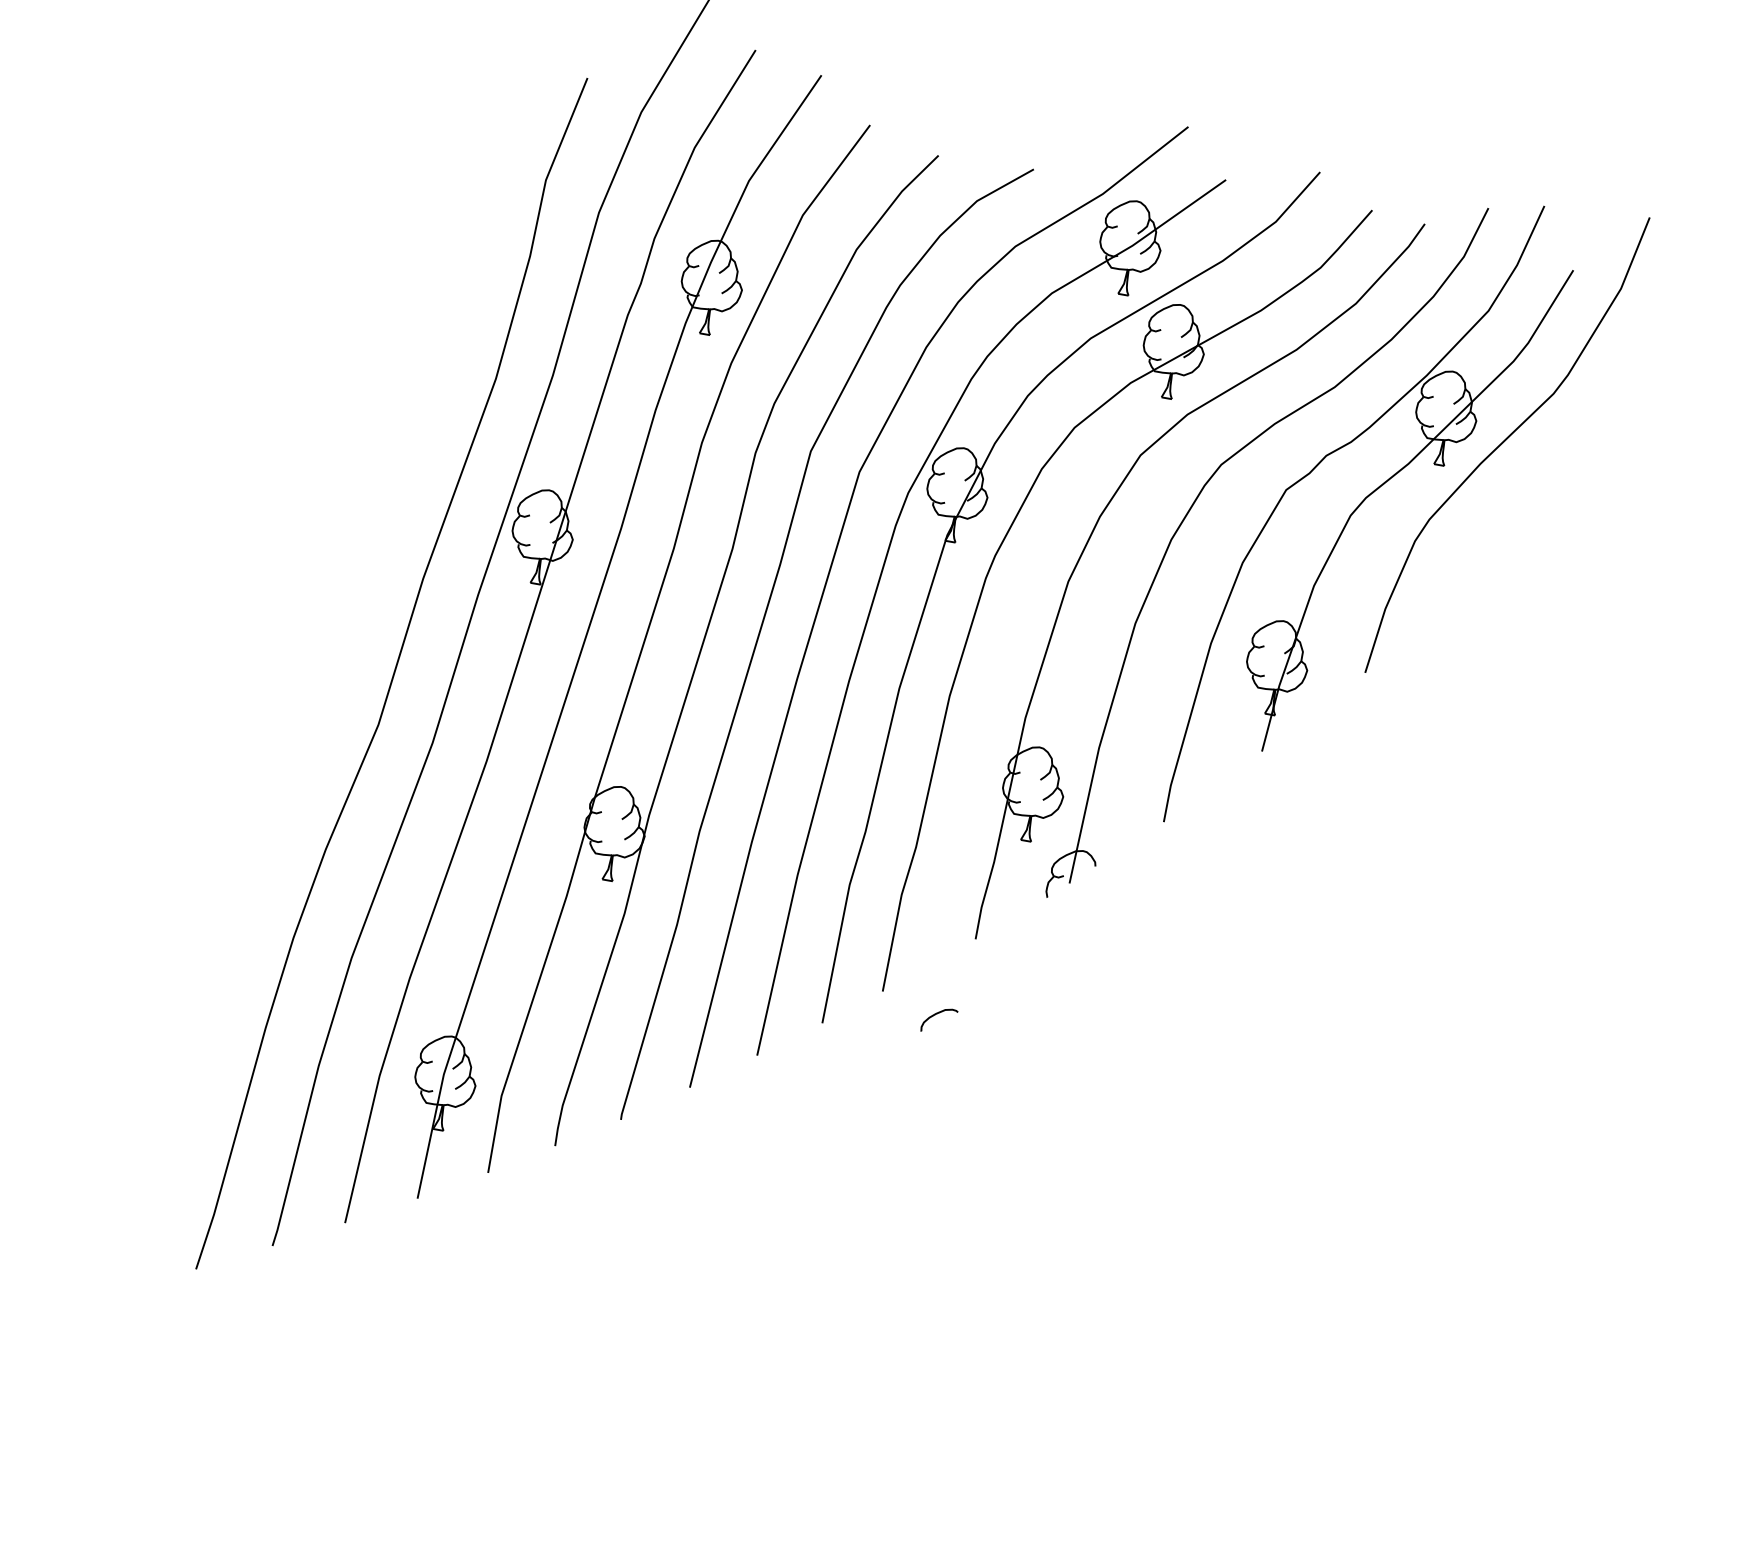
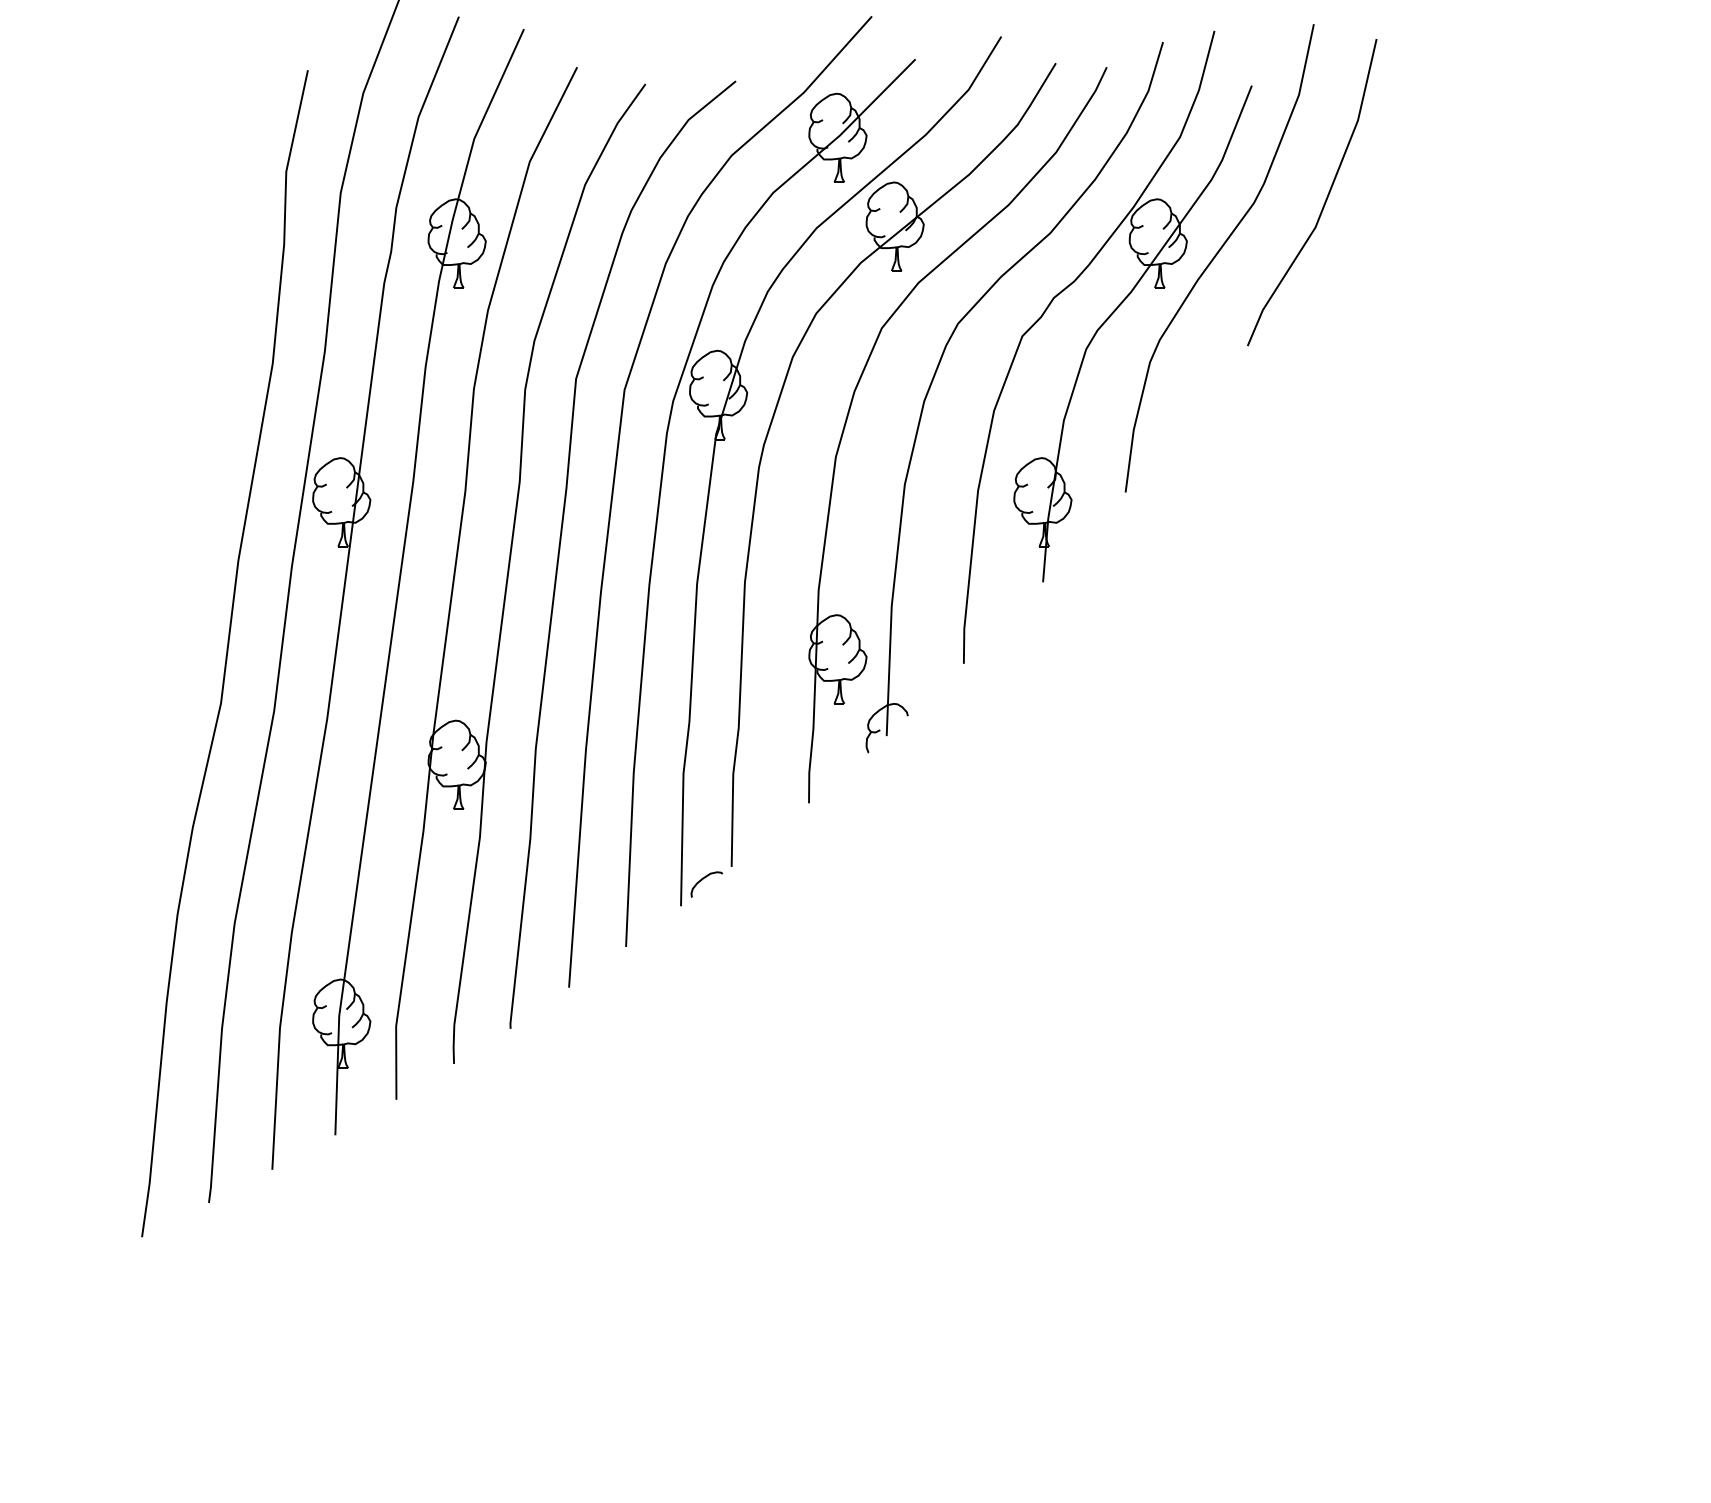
line: (1630, 400) -> (1326, 196), added
curve: (935, 1015) -> (702, 880), moved

